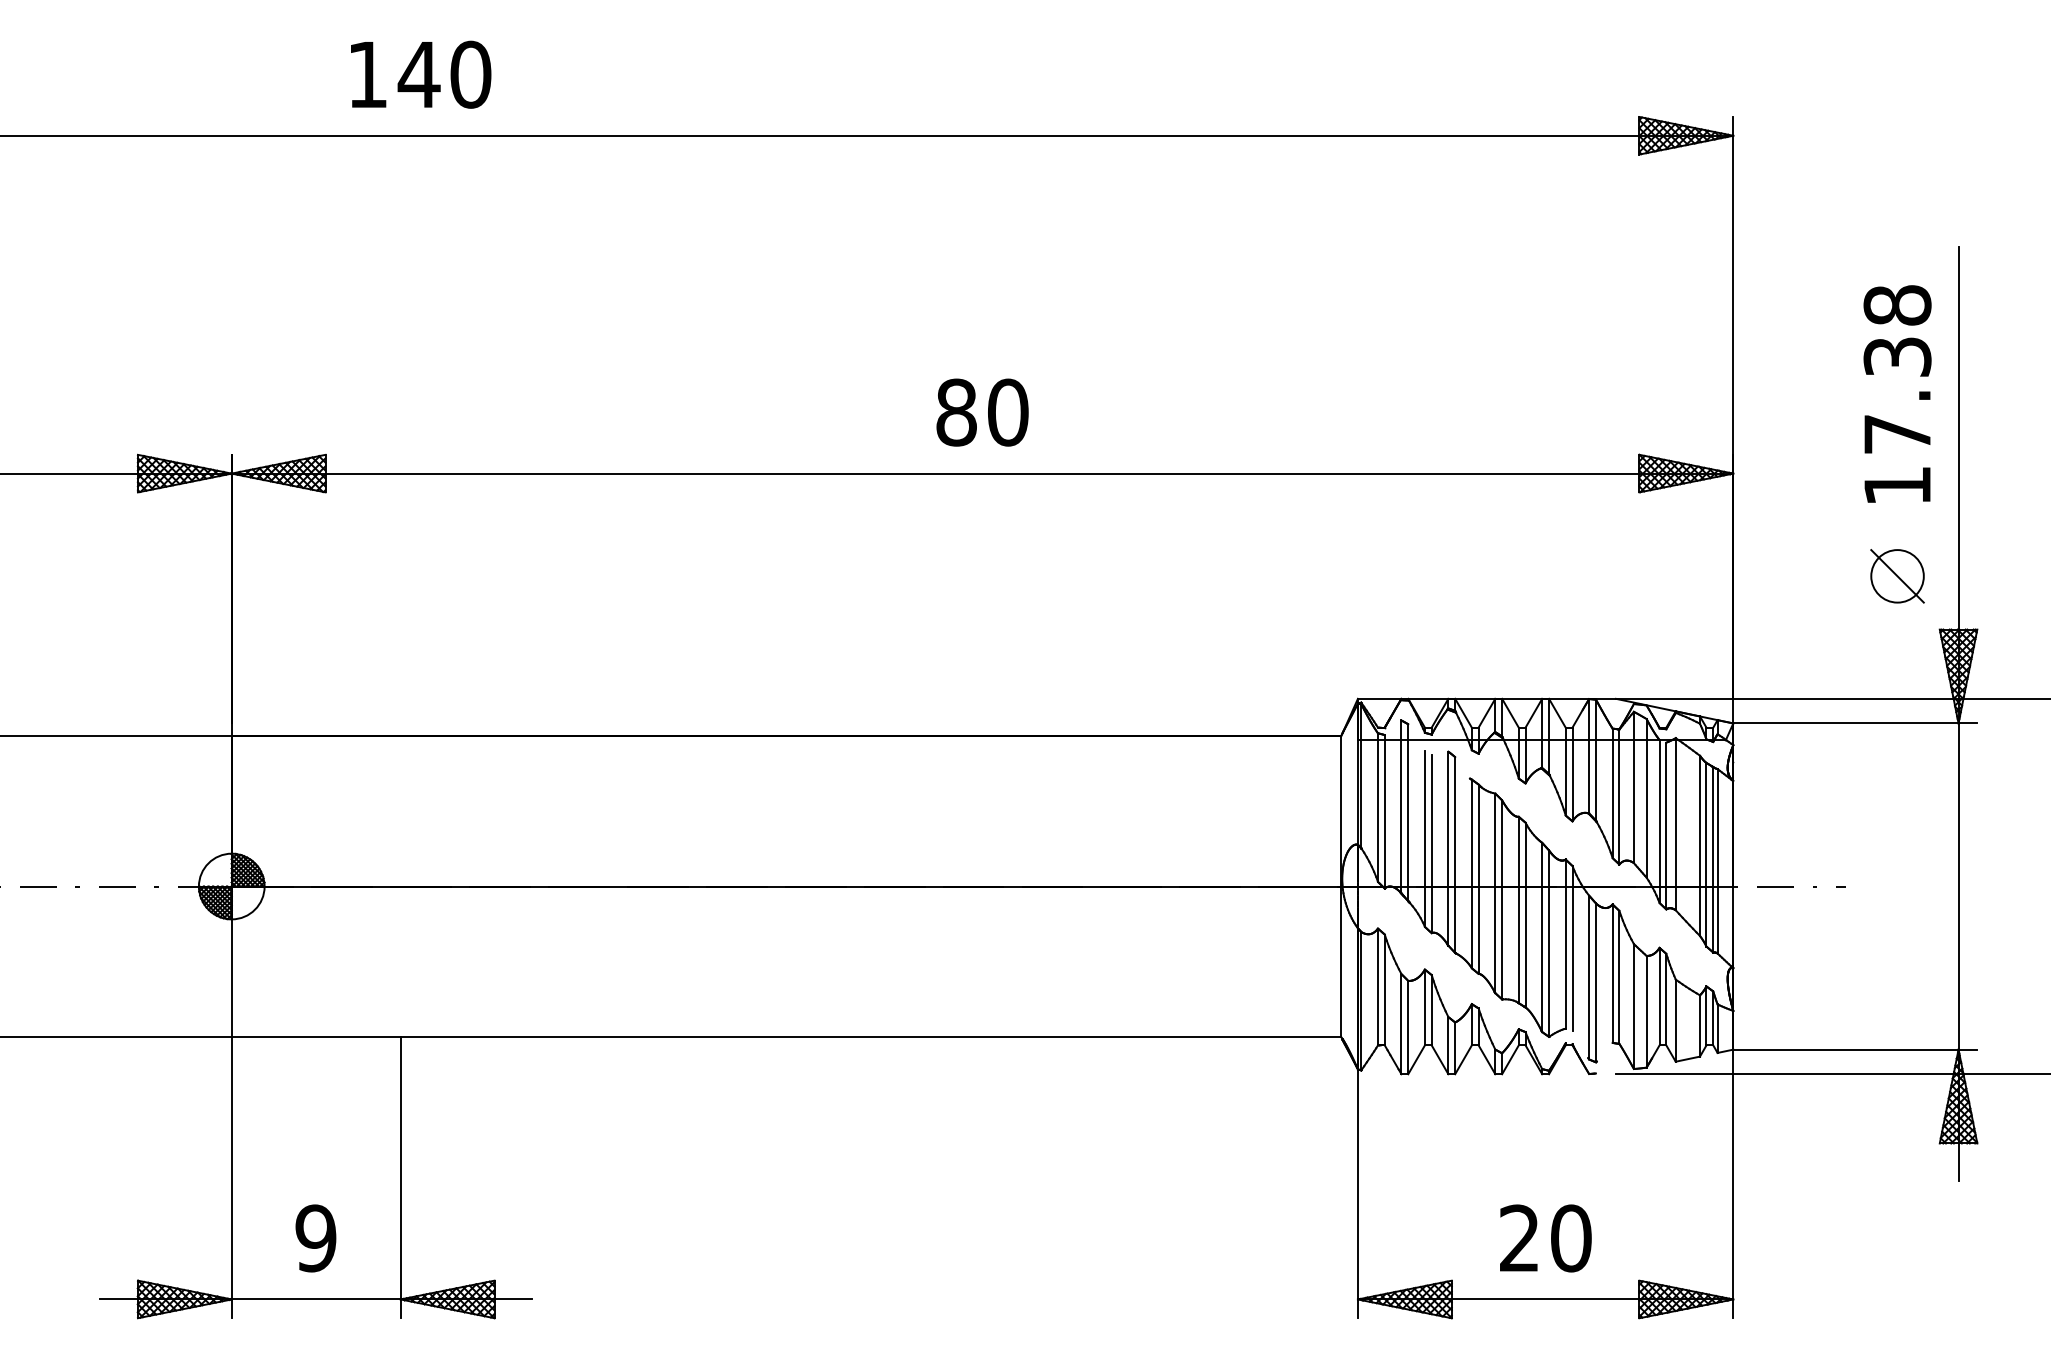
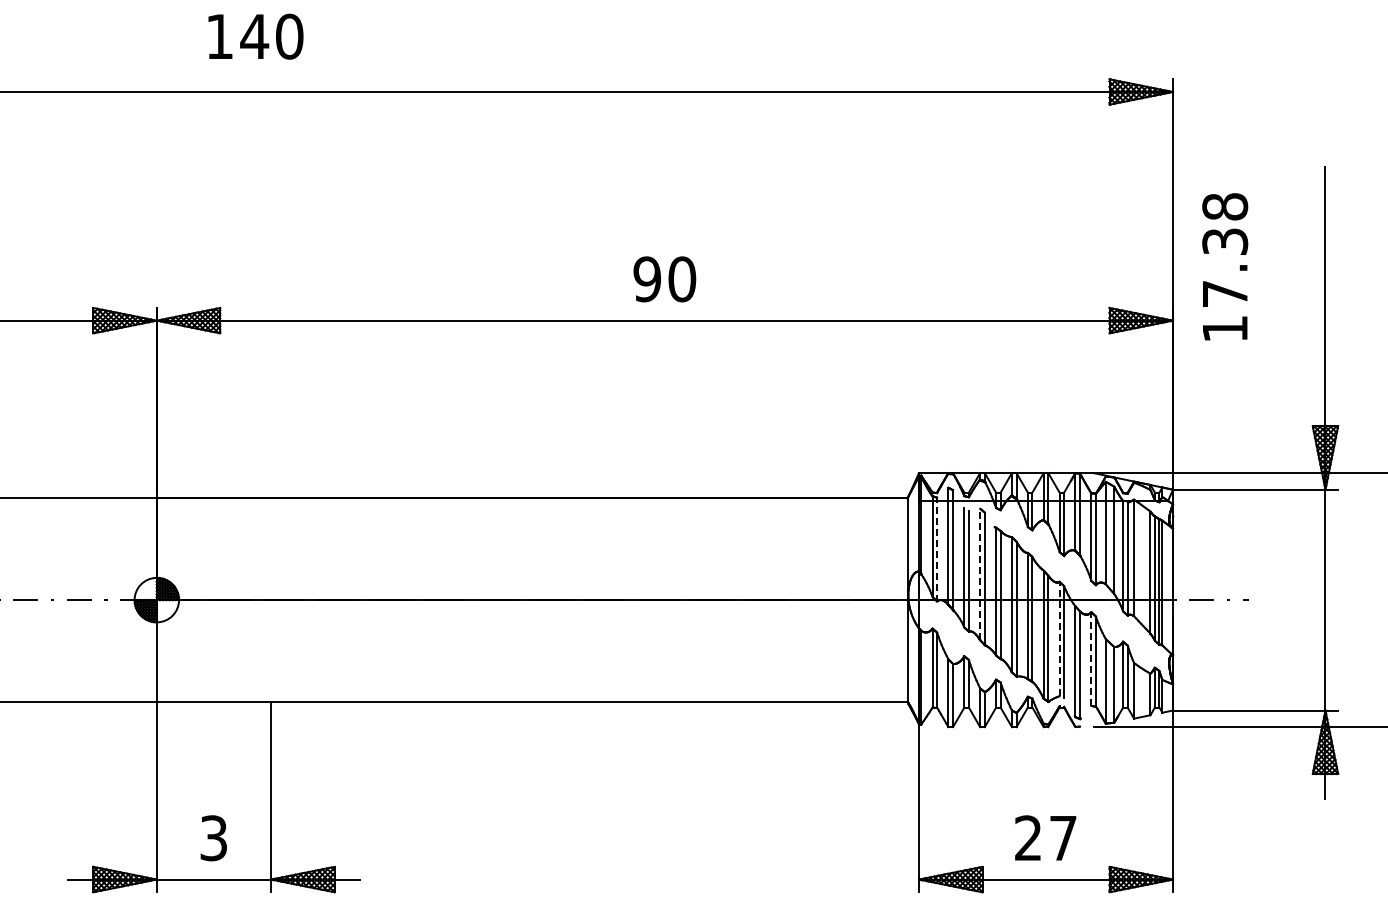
text: (420, 74) -> (255, 36), moved
text: (1898, 393) -> (1225, 266), moved
text: (956, 412) -> (647, 279), 80 -> 90
part: (1896, 575) -> (1283, 389), removed
line: (1385, 811) -> (937, 549), solid -> dashed
line: (1448, 848) -> (980, 574), solid -> dashed
line: (1565, 943) -> (1059, 638), solid -> dashed
line: (1612, 974) -> (1091, 659), solid -> dashed
text: (315, 1238) -> (213, 838), 9 -> 3
text: (1571, 1238) -> (1063, 838), 20 -> 27

